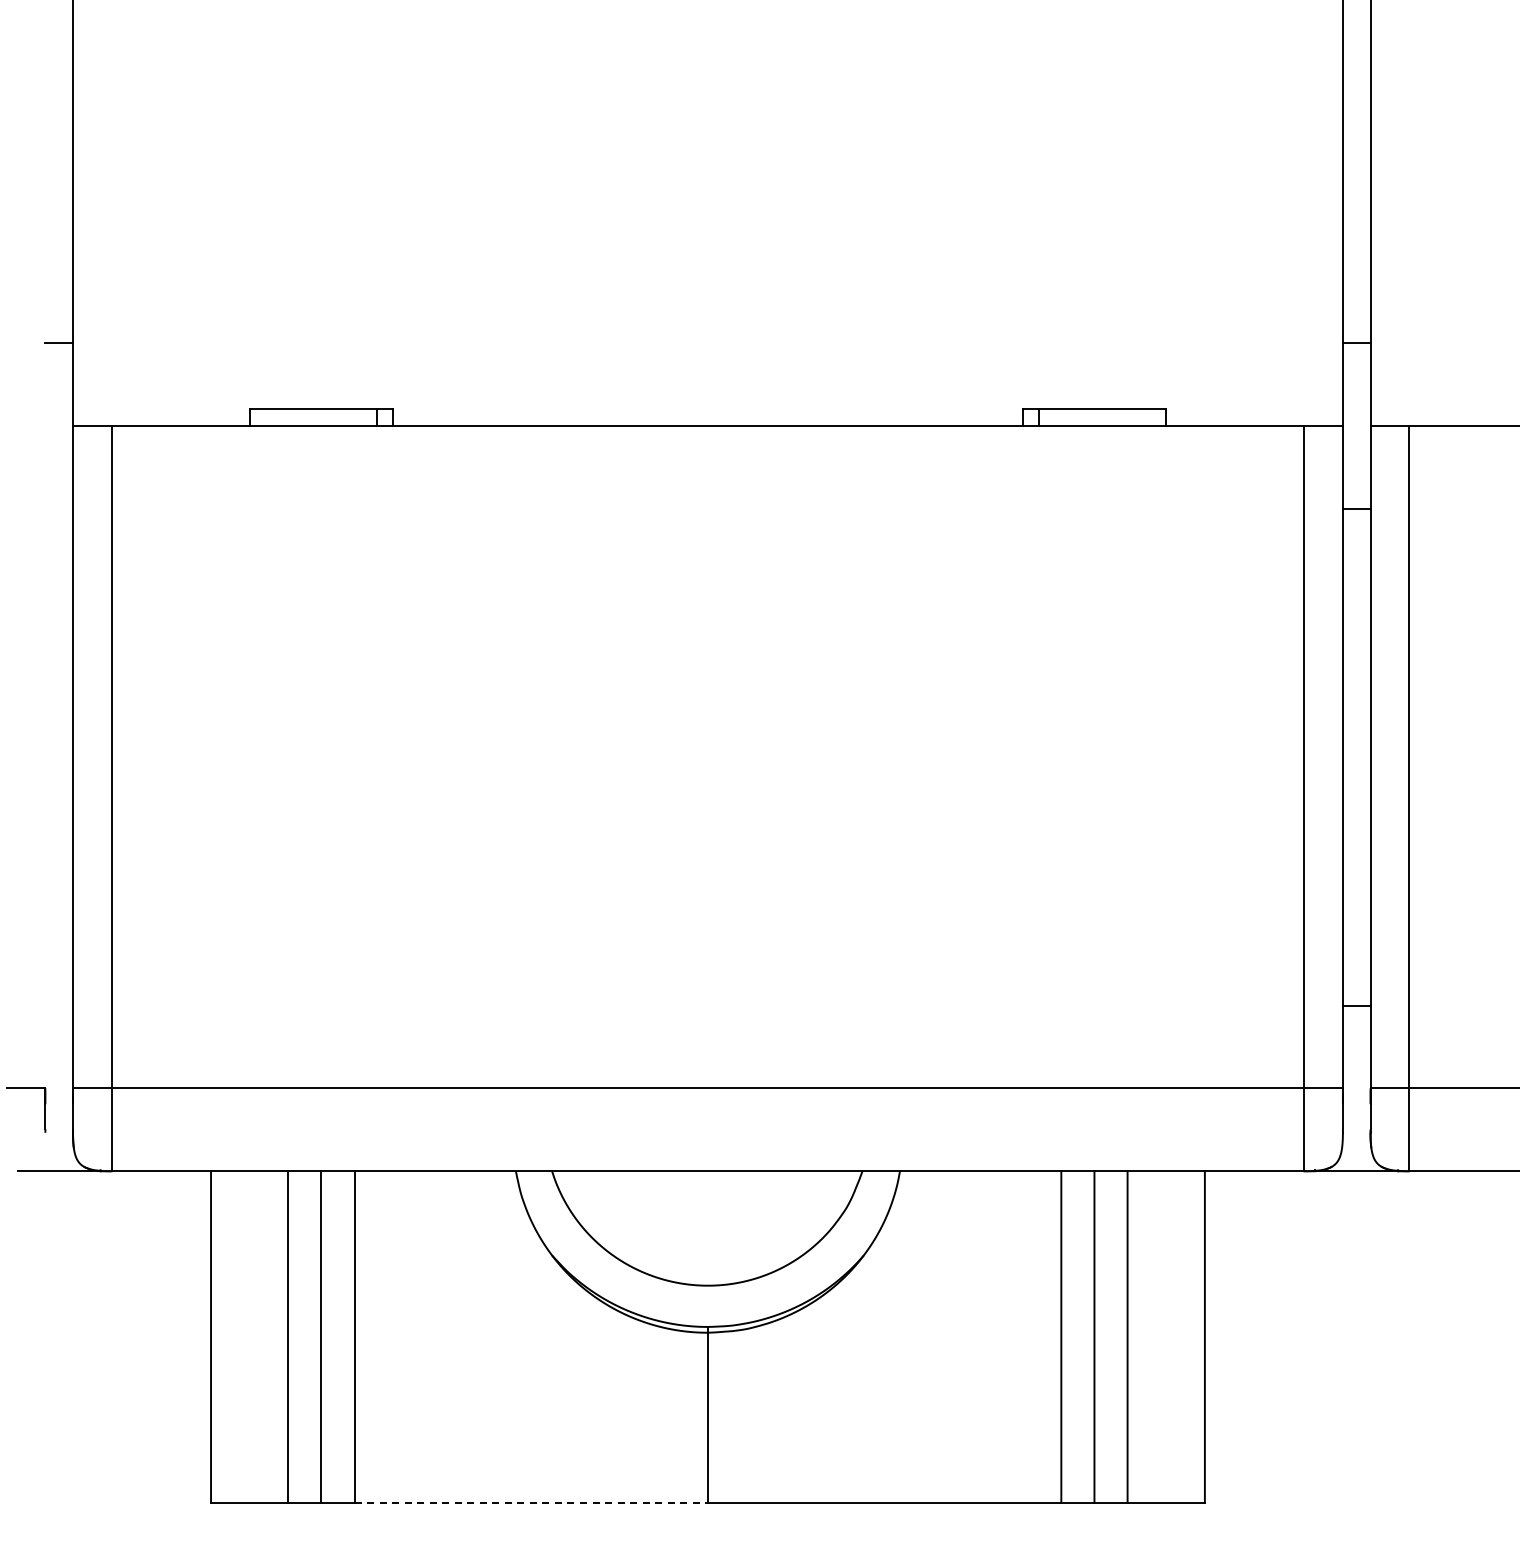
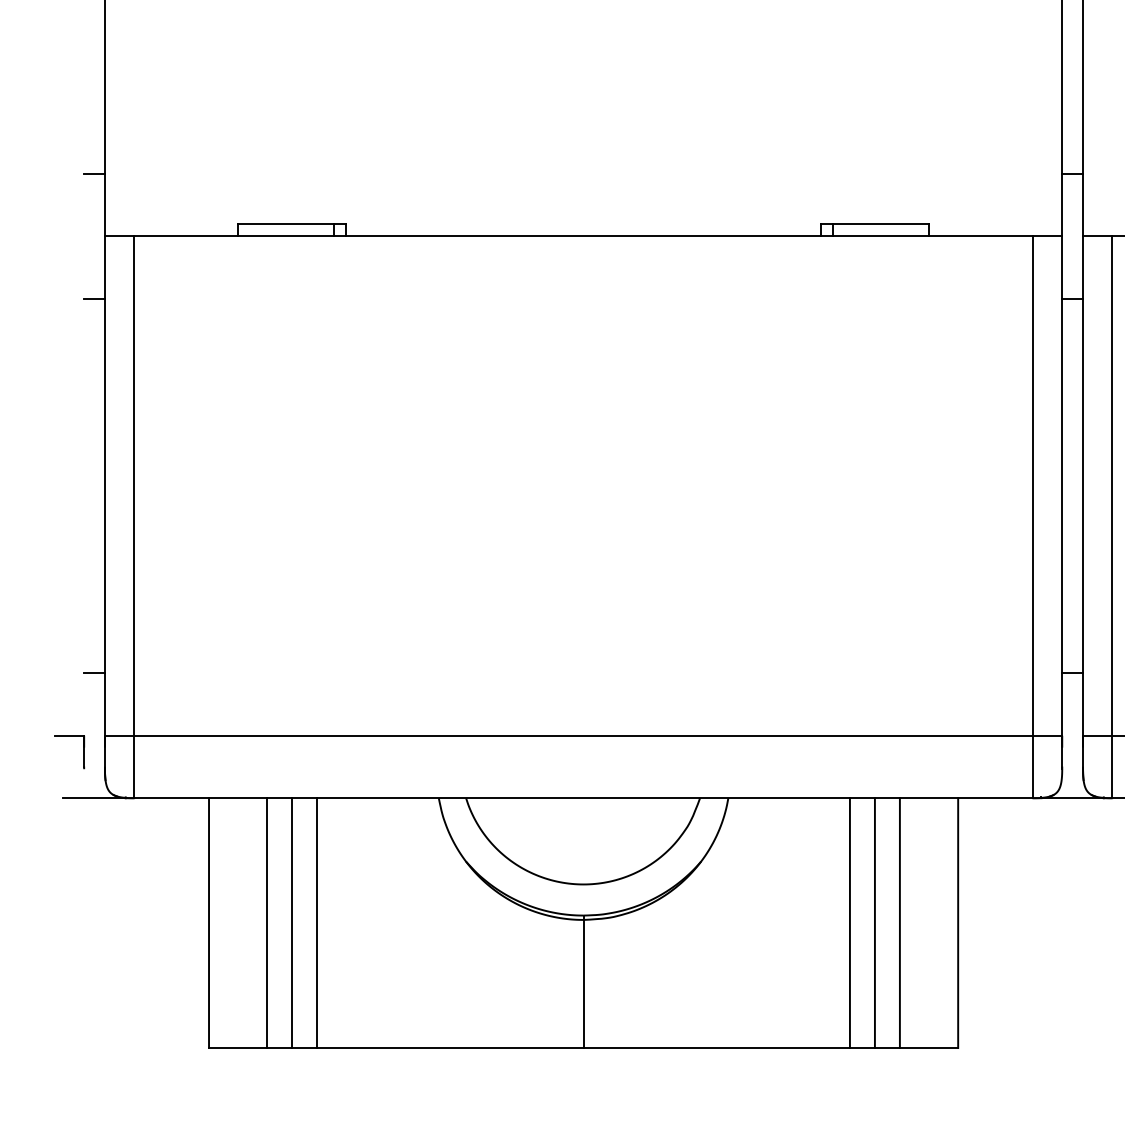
line: (59, 508) -> (94, 298), added
line: (59, 1005) -> (94, 673), added
line: (531, 1502) -> (450, 1047), dashed -> solid

